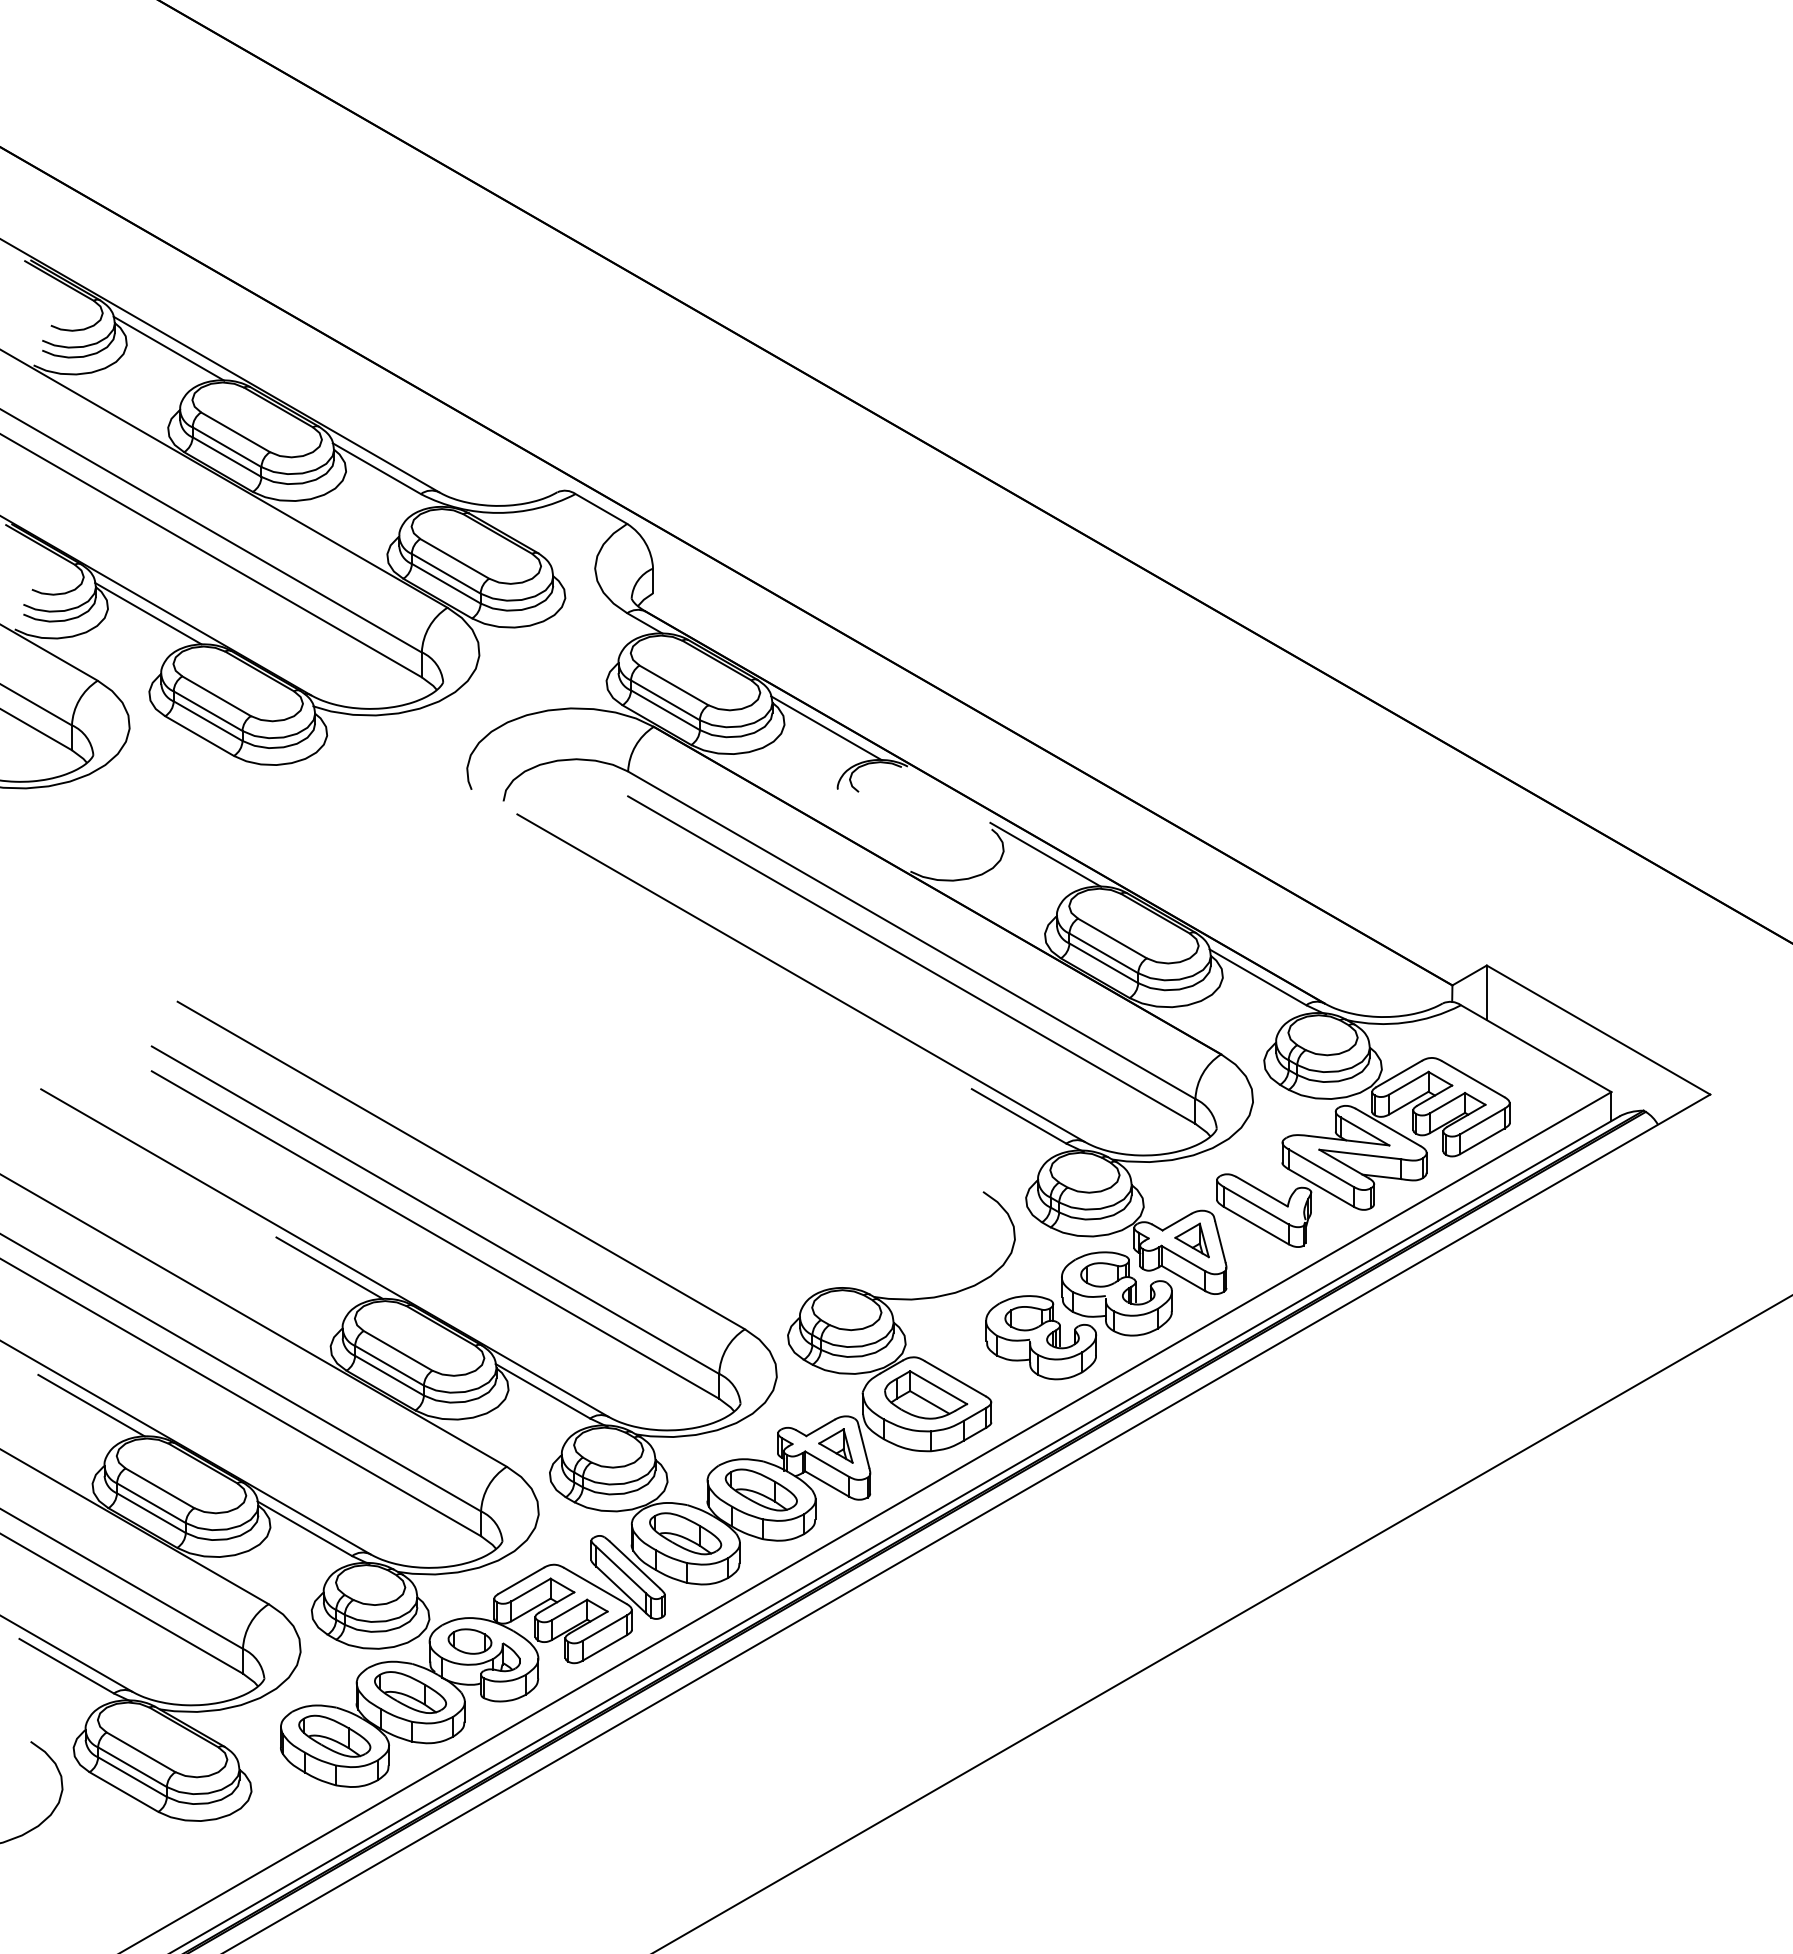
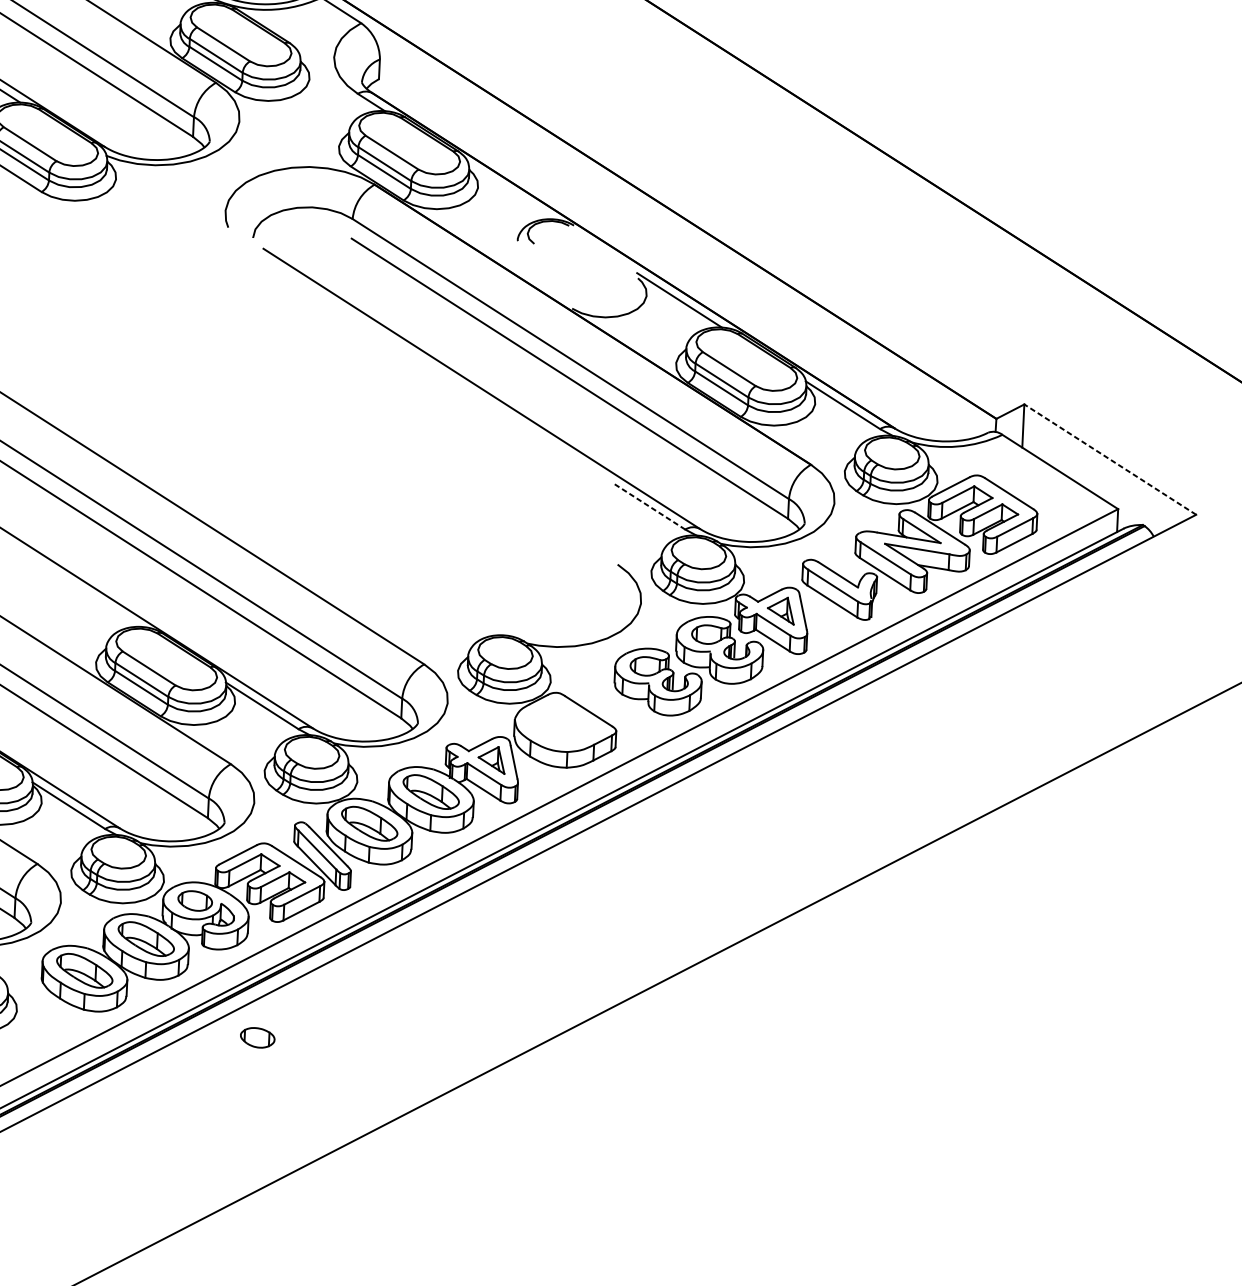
line: (826, 728) -> (511, 192), removed
line: (1598, 1029) -> (1110, 459), solid -> dashed
line: (1019, 1116) -> (649, 506), solid -> dashed
line: (329, 1267) -> (98, 600), removed
part: (926, 1394) -> (565, 722), removed
part: (556, 1810) -> (257, 1037), added

